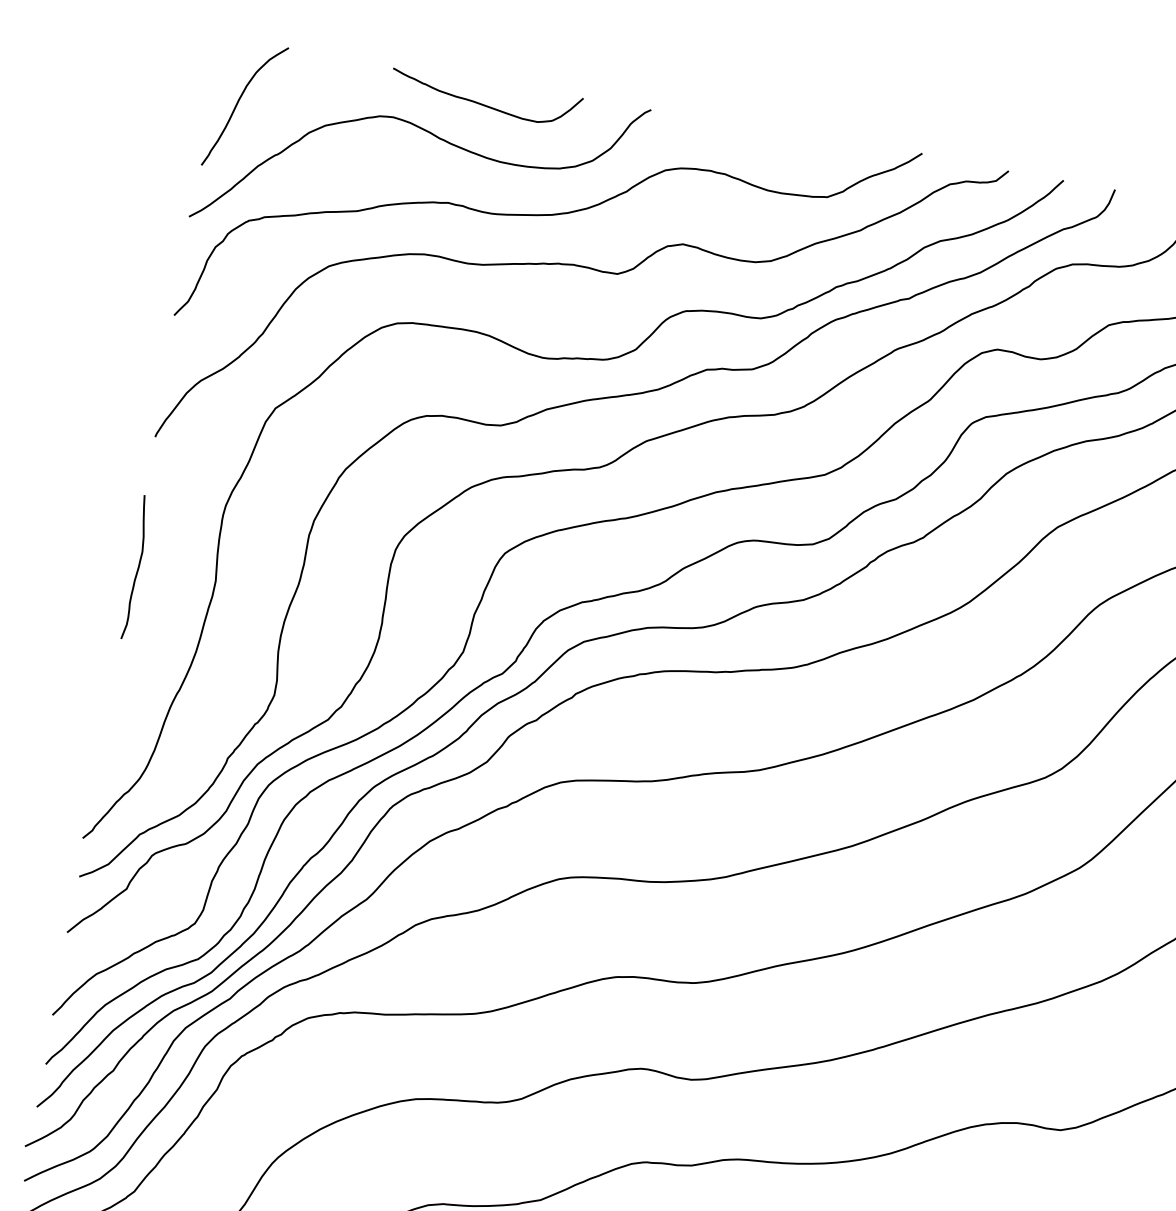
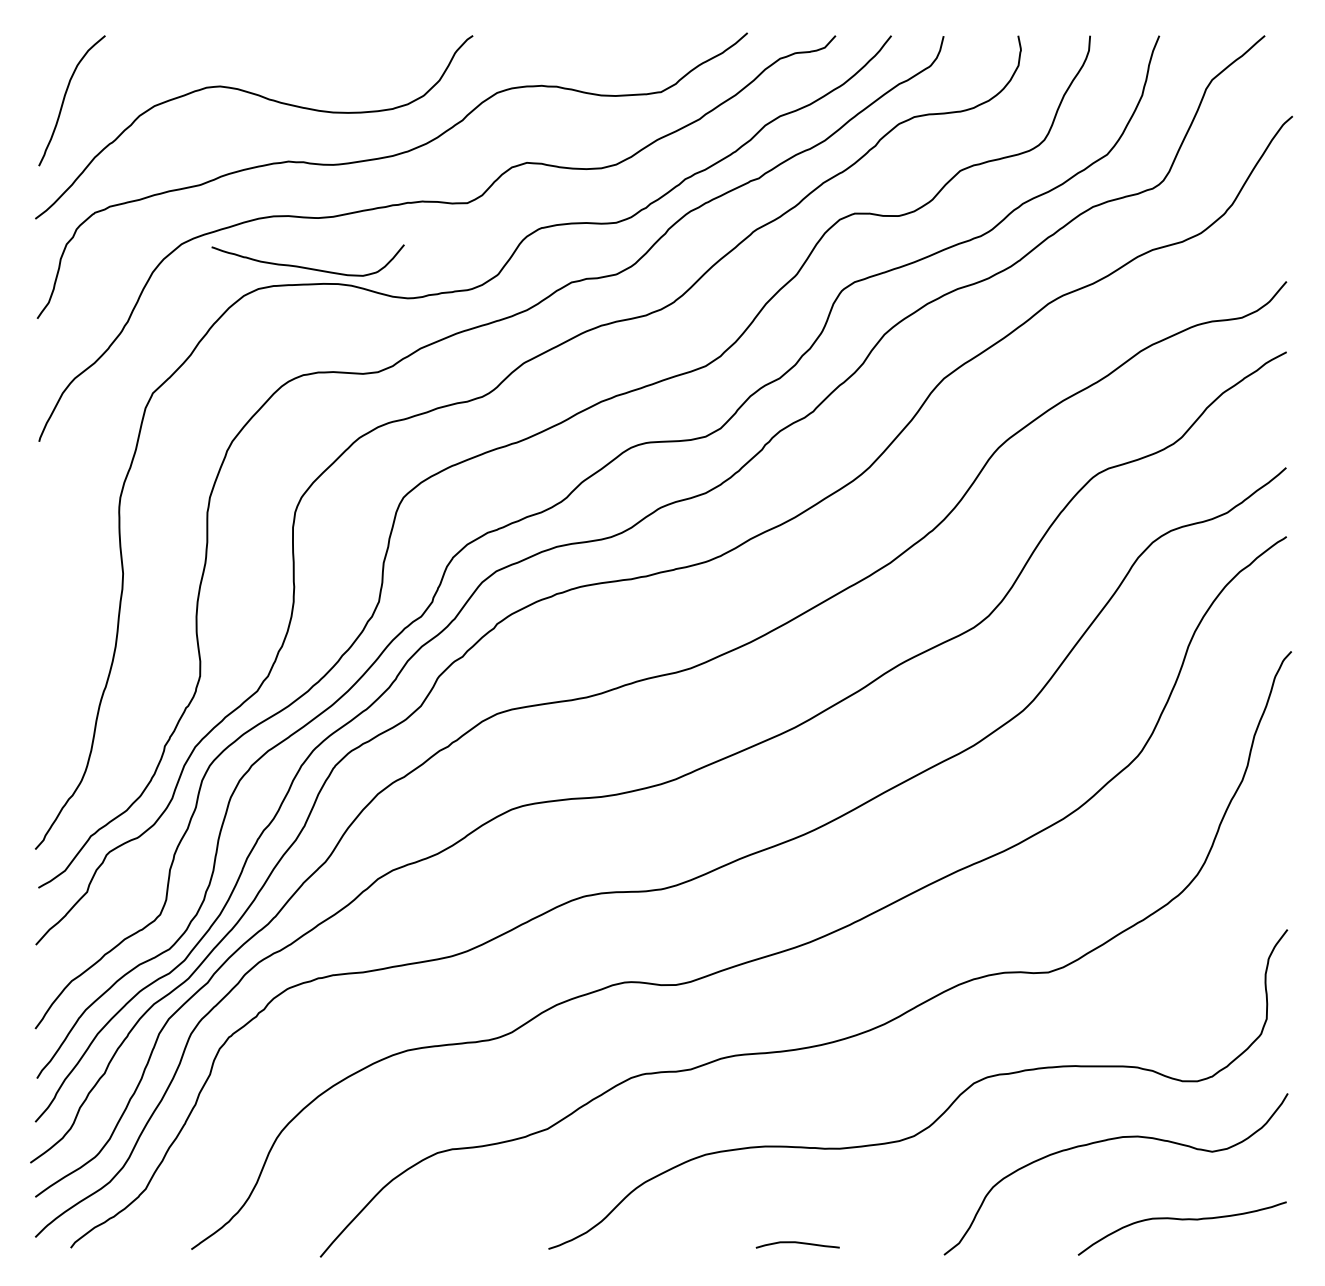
curve: (484, 104) -> (307, 267), moved
curve: (137, 567) -> (43, 573), removed

